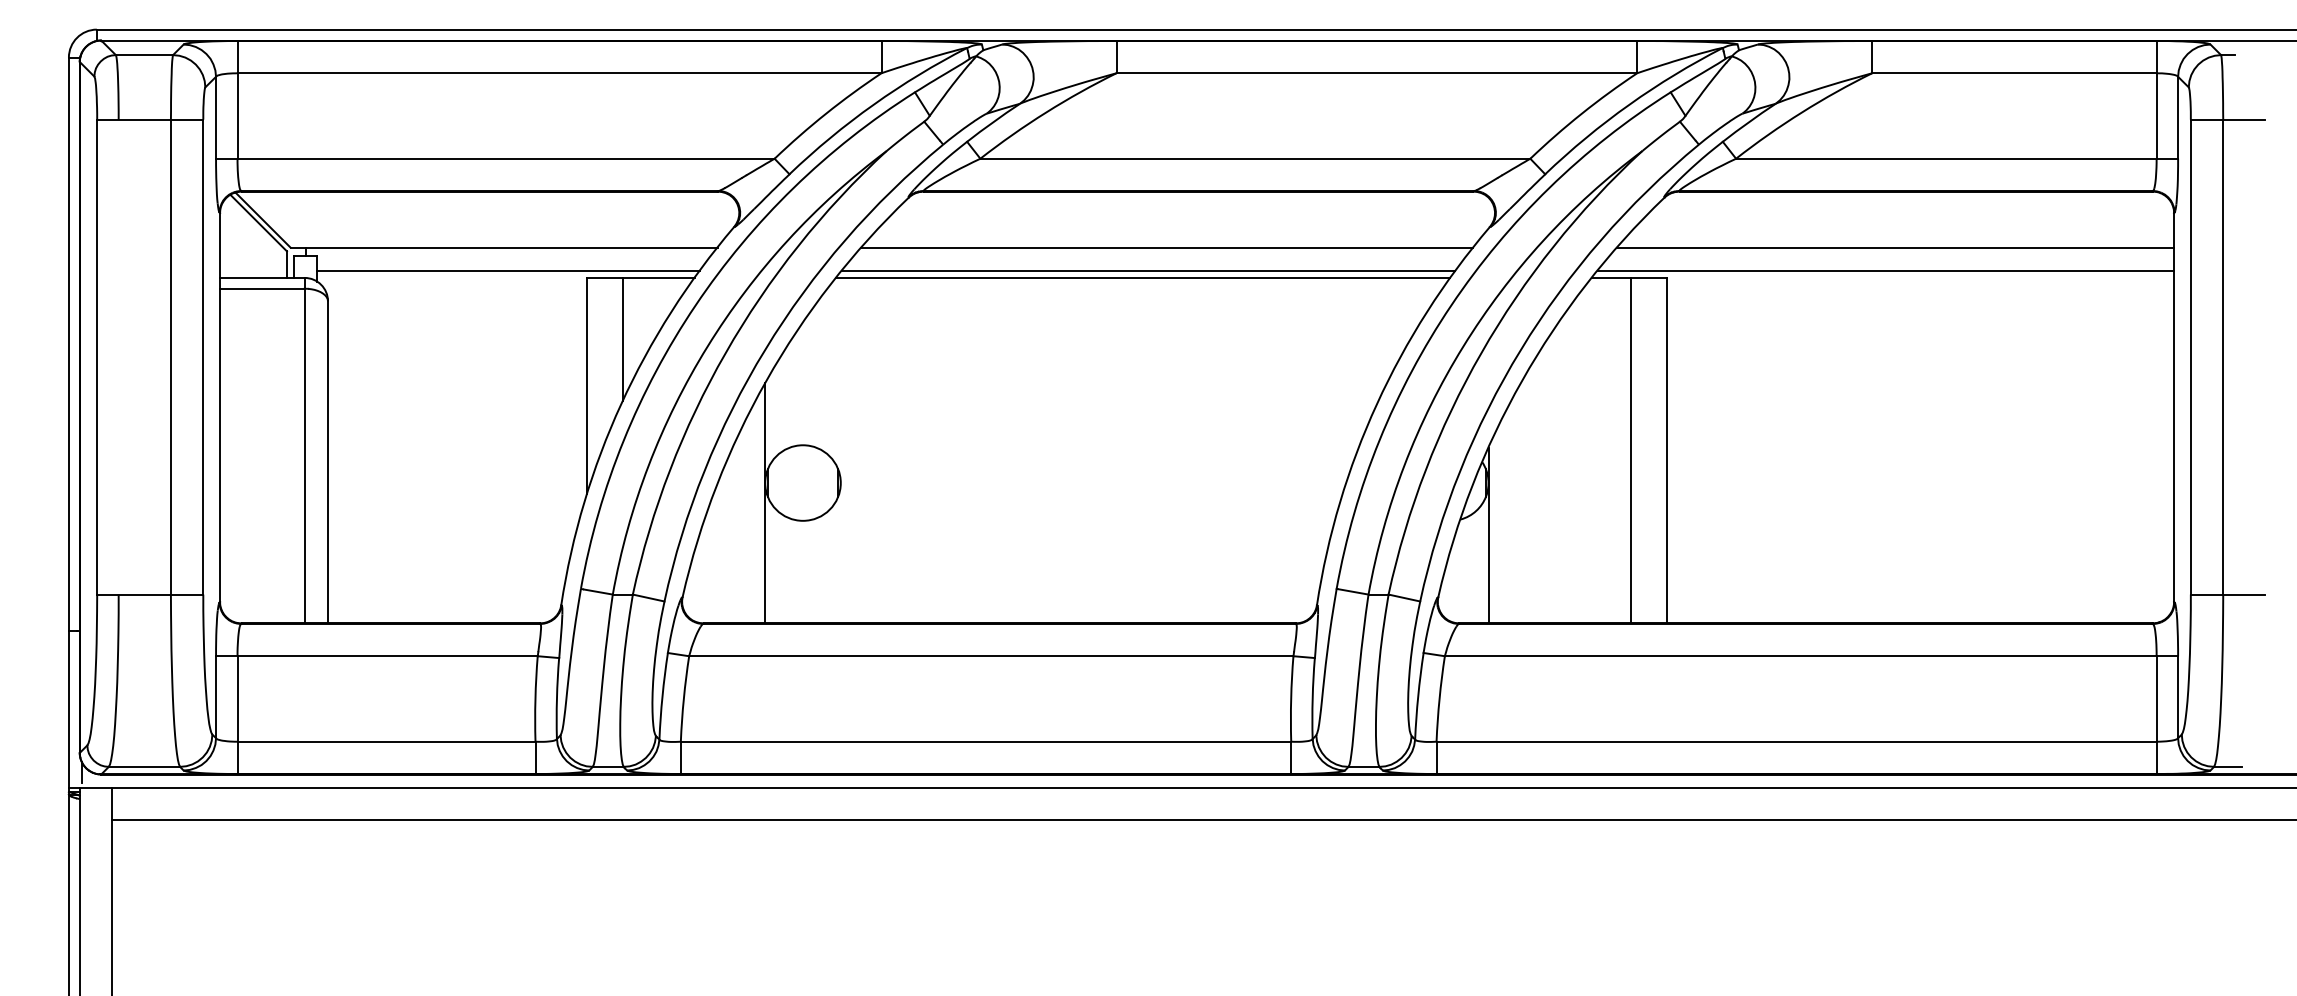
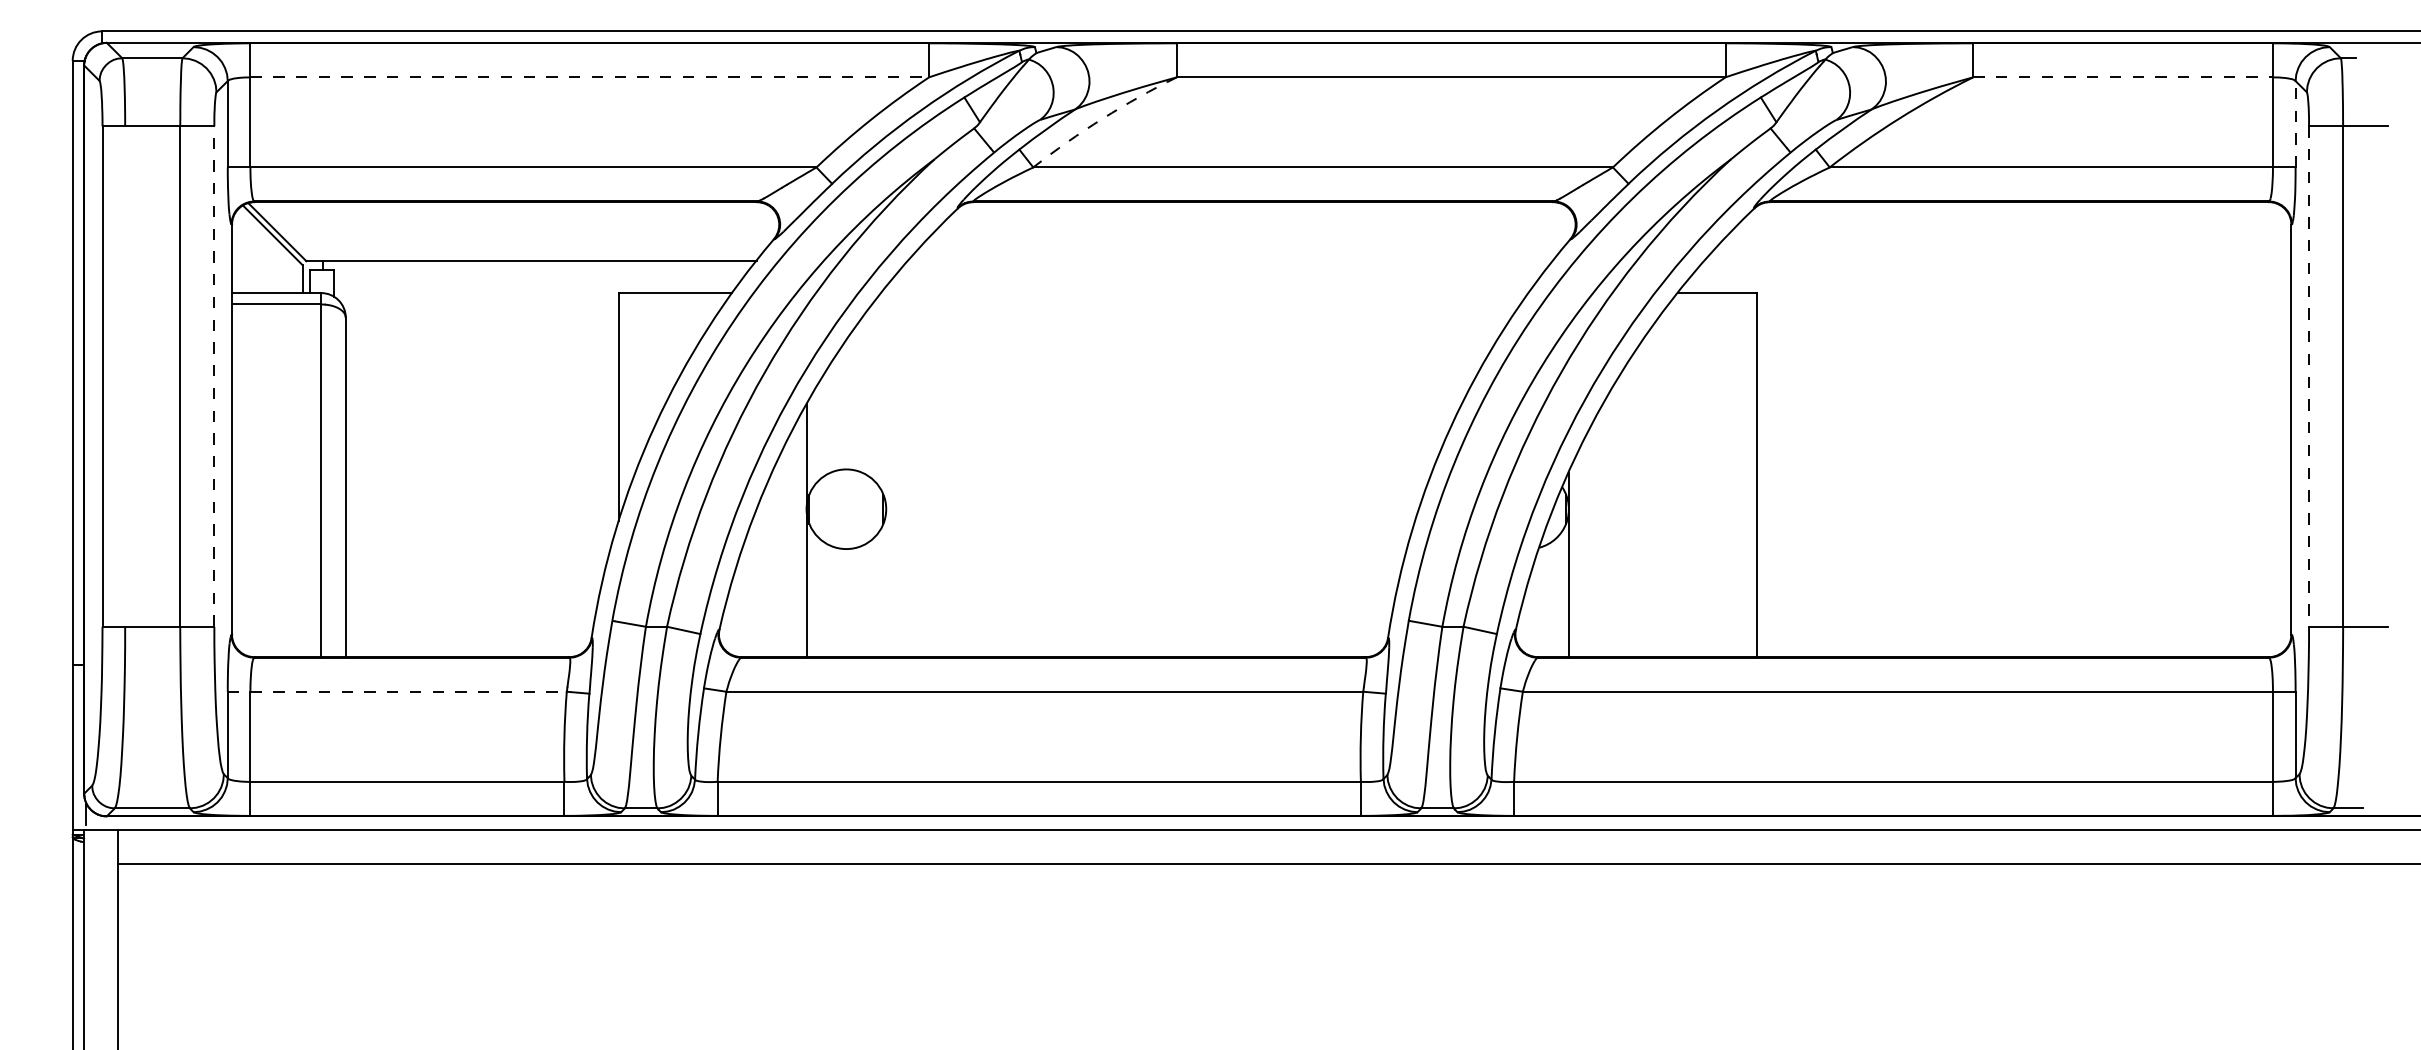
line: (559, 73) -> (589, 77), solid -> dashed
line: (2014, 73) -> (2123, 77), solid -> dashed
arc: (1046, 112) -> (1103, 118), solid -> dashed
line: (2178, 117) -> (2296, 123), solid -> dashed
line: (1167, 247) -> (1230, 260), removed
line: (1895, 247) -> (1997, 260), removed
line: (508, 270) -> (536, 285), removed
line: (1148, 270) -> (1210, 285), removed
line: (1885, 270) -> (1987, 285), removed
line: (1143, 277) -> (1205, 292), removed
line: (622, 339) -> (656, 357), removed
line: (203, 356) -> (214, 375), solid -> dashed
line: (2190, 357) -> (2308, 376), solid -> dashed
line: (1631, 450) -> (1719, 474), removed
line: (376, 656) -> (396, 692), solid -> dashed

